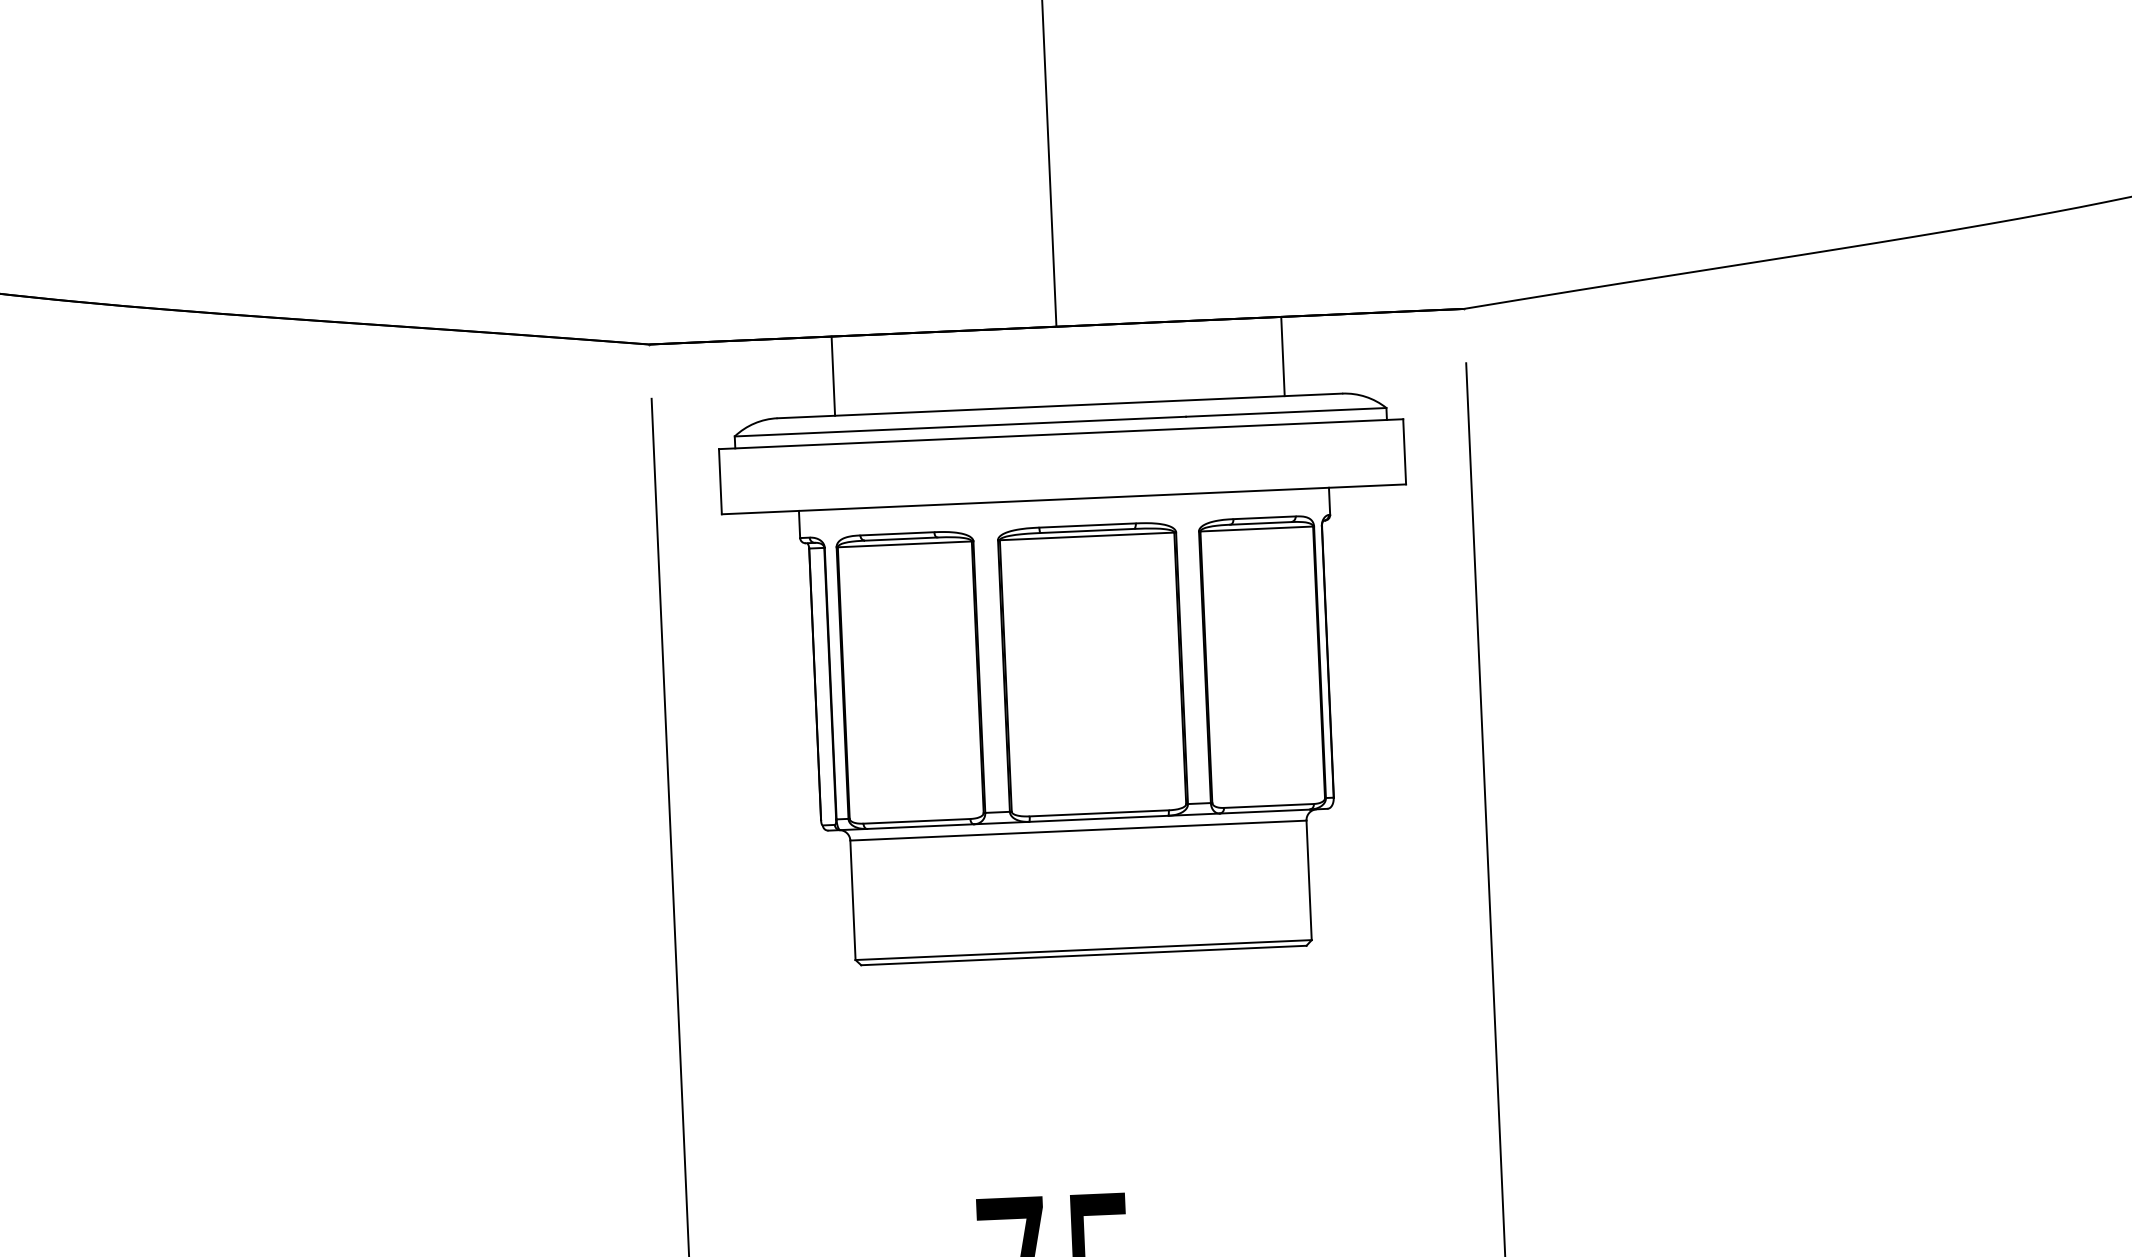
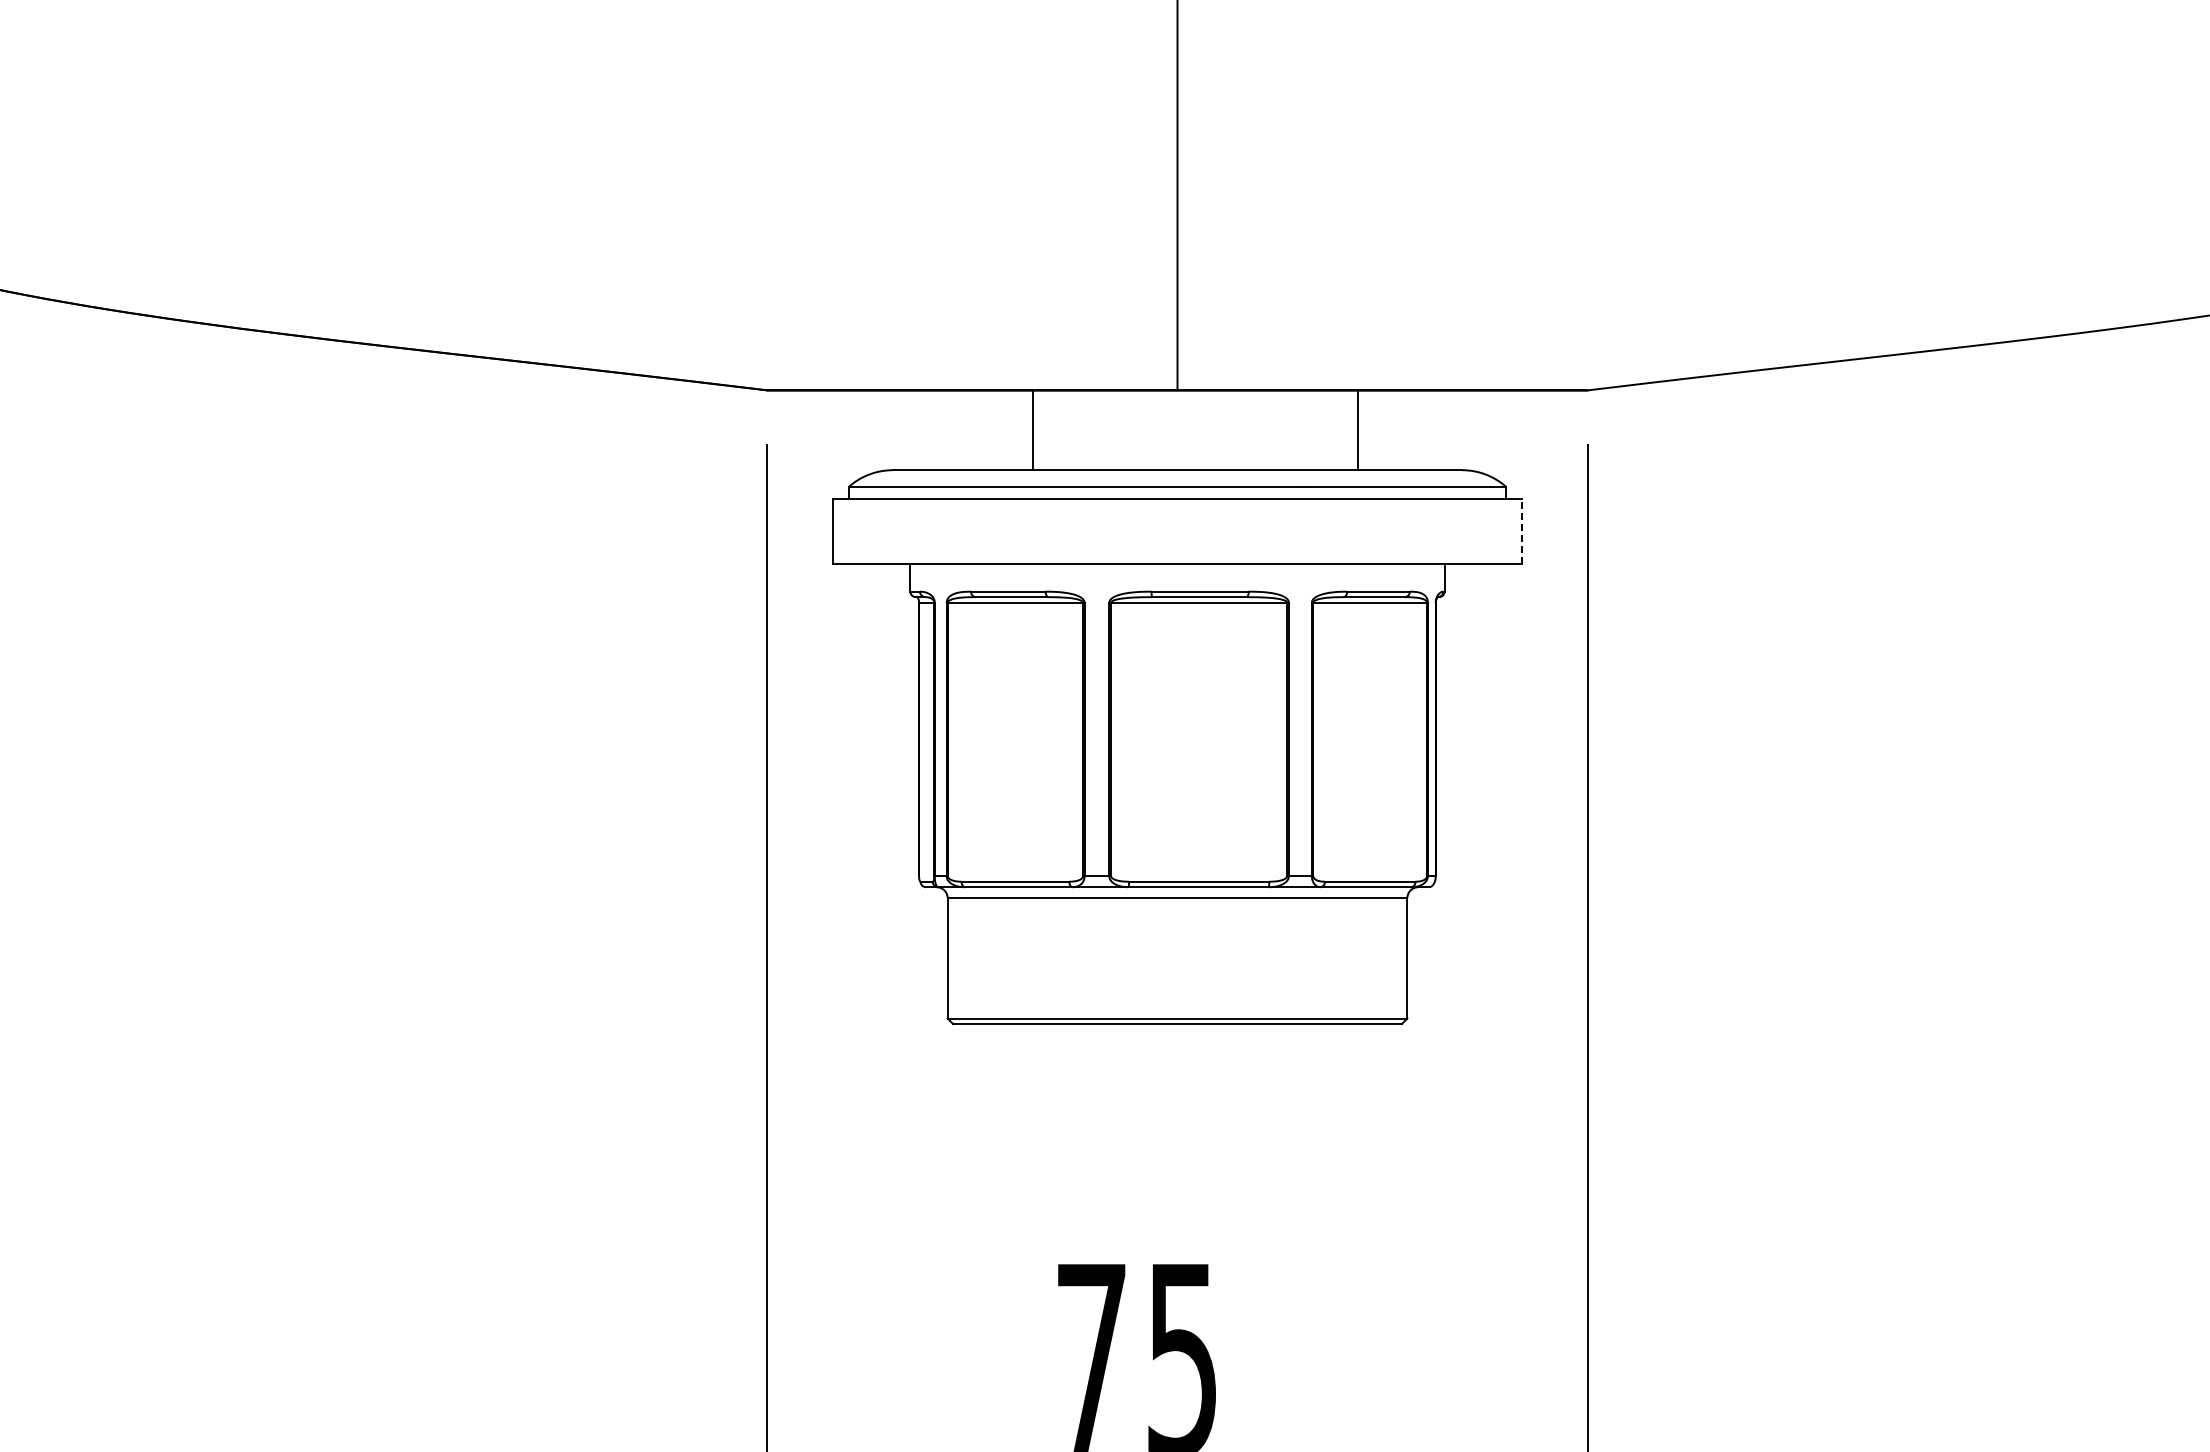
line: (1283, 356) -> (1358, 430), moved
line: (832, 376) -> (1032, 430), moved
line: (1404, 451) -> (1522, 531), solid -> dashed

